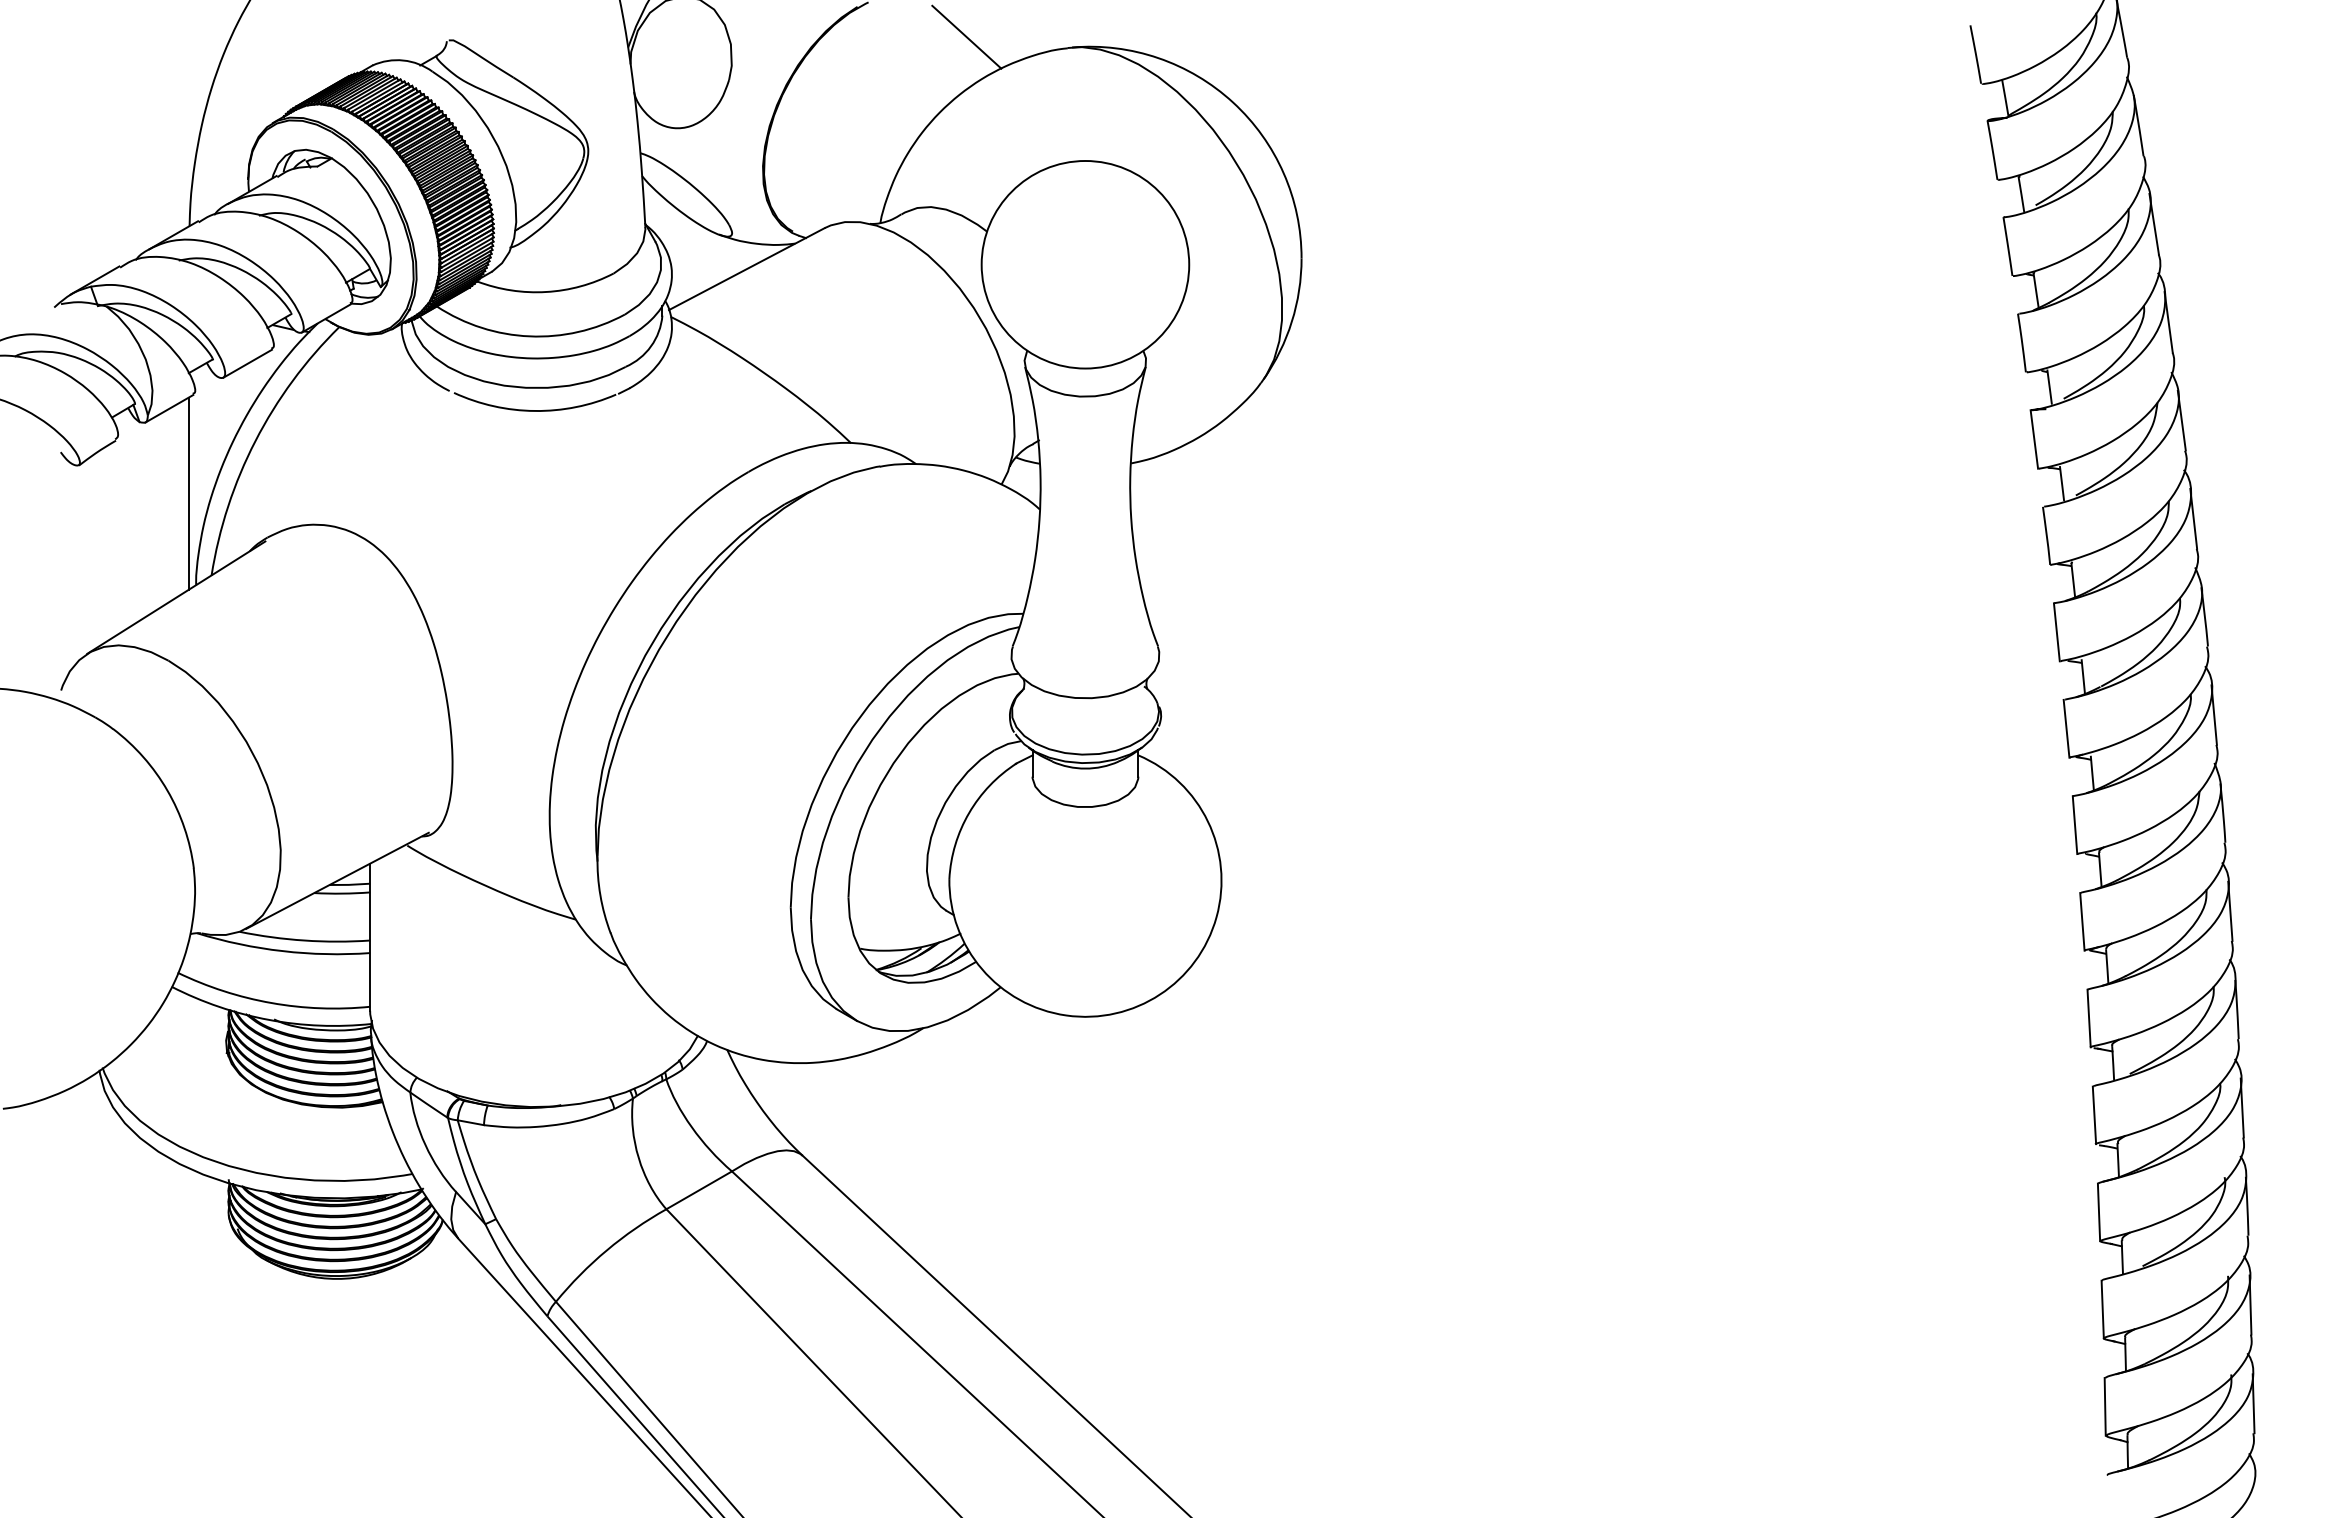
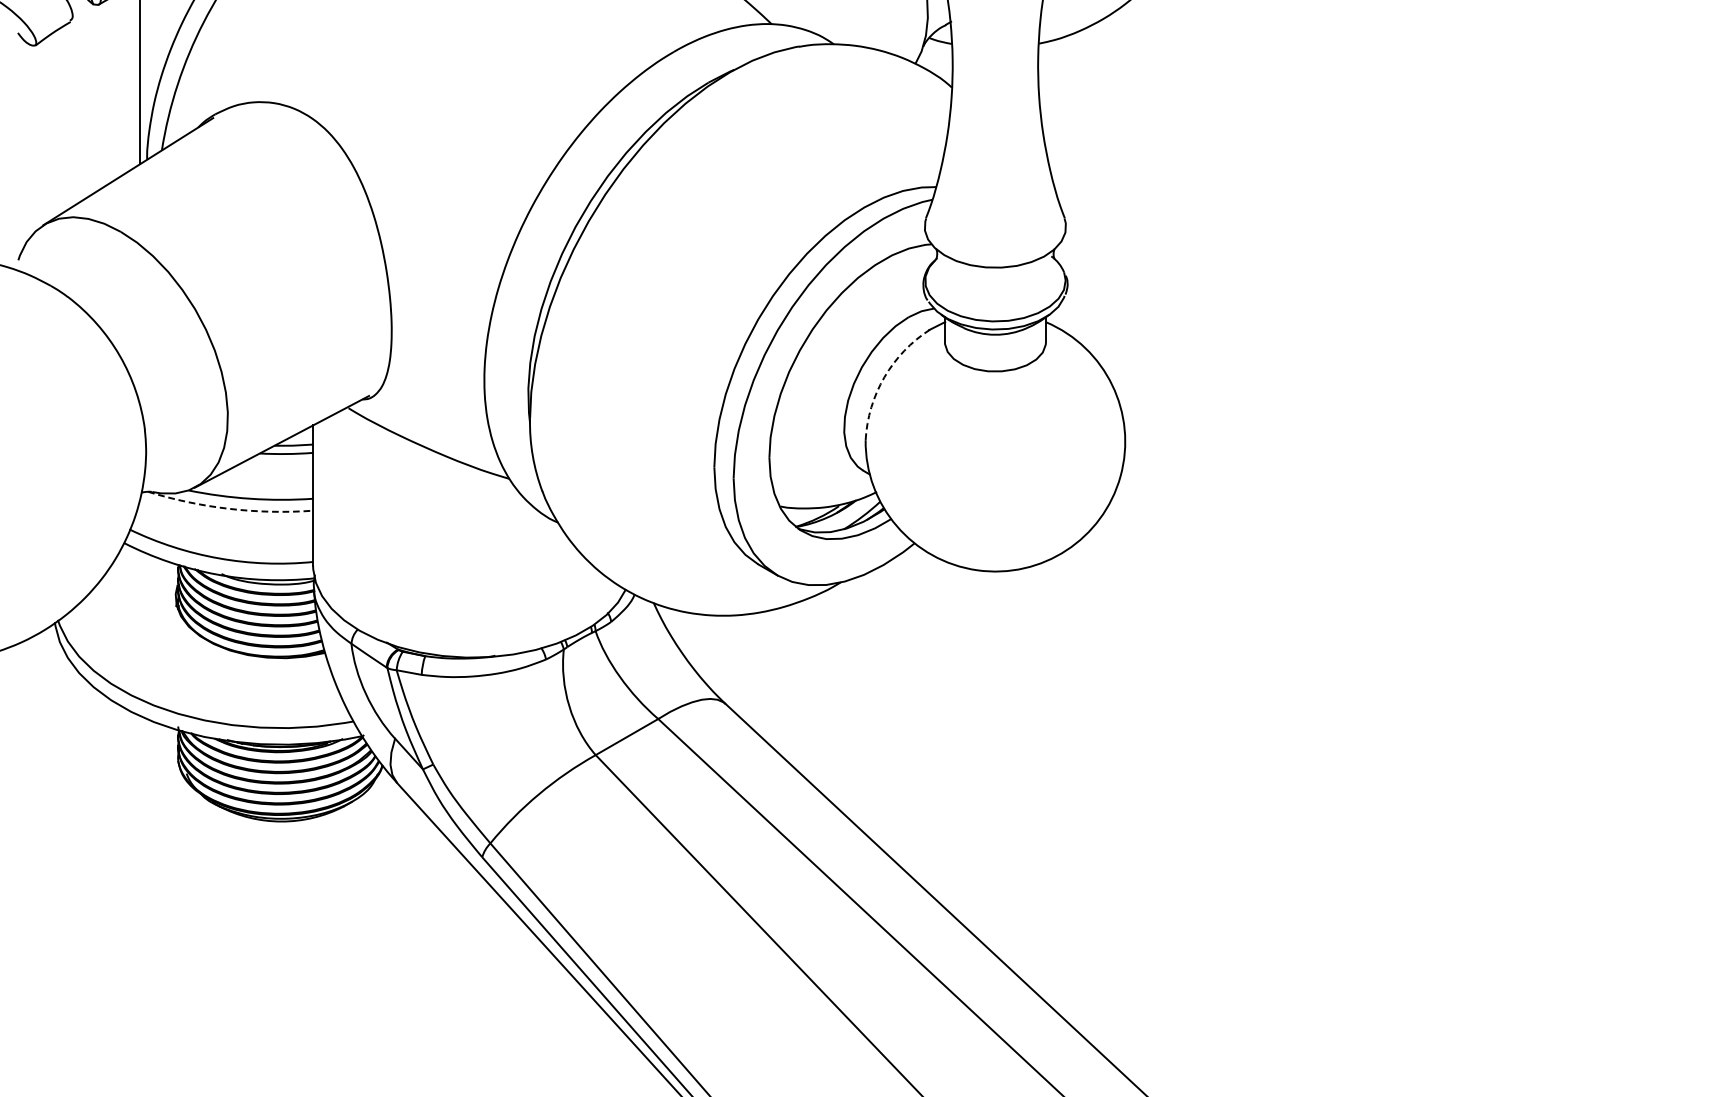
arc: (969, 813) -> (884, 377), solid -> dashed
arc: (282, 951) -> (229, 509), solid -> dashed

